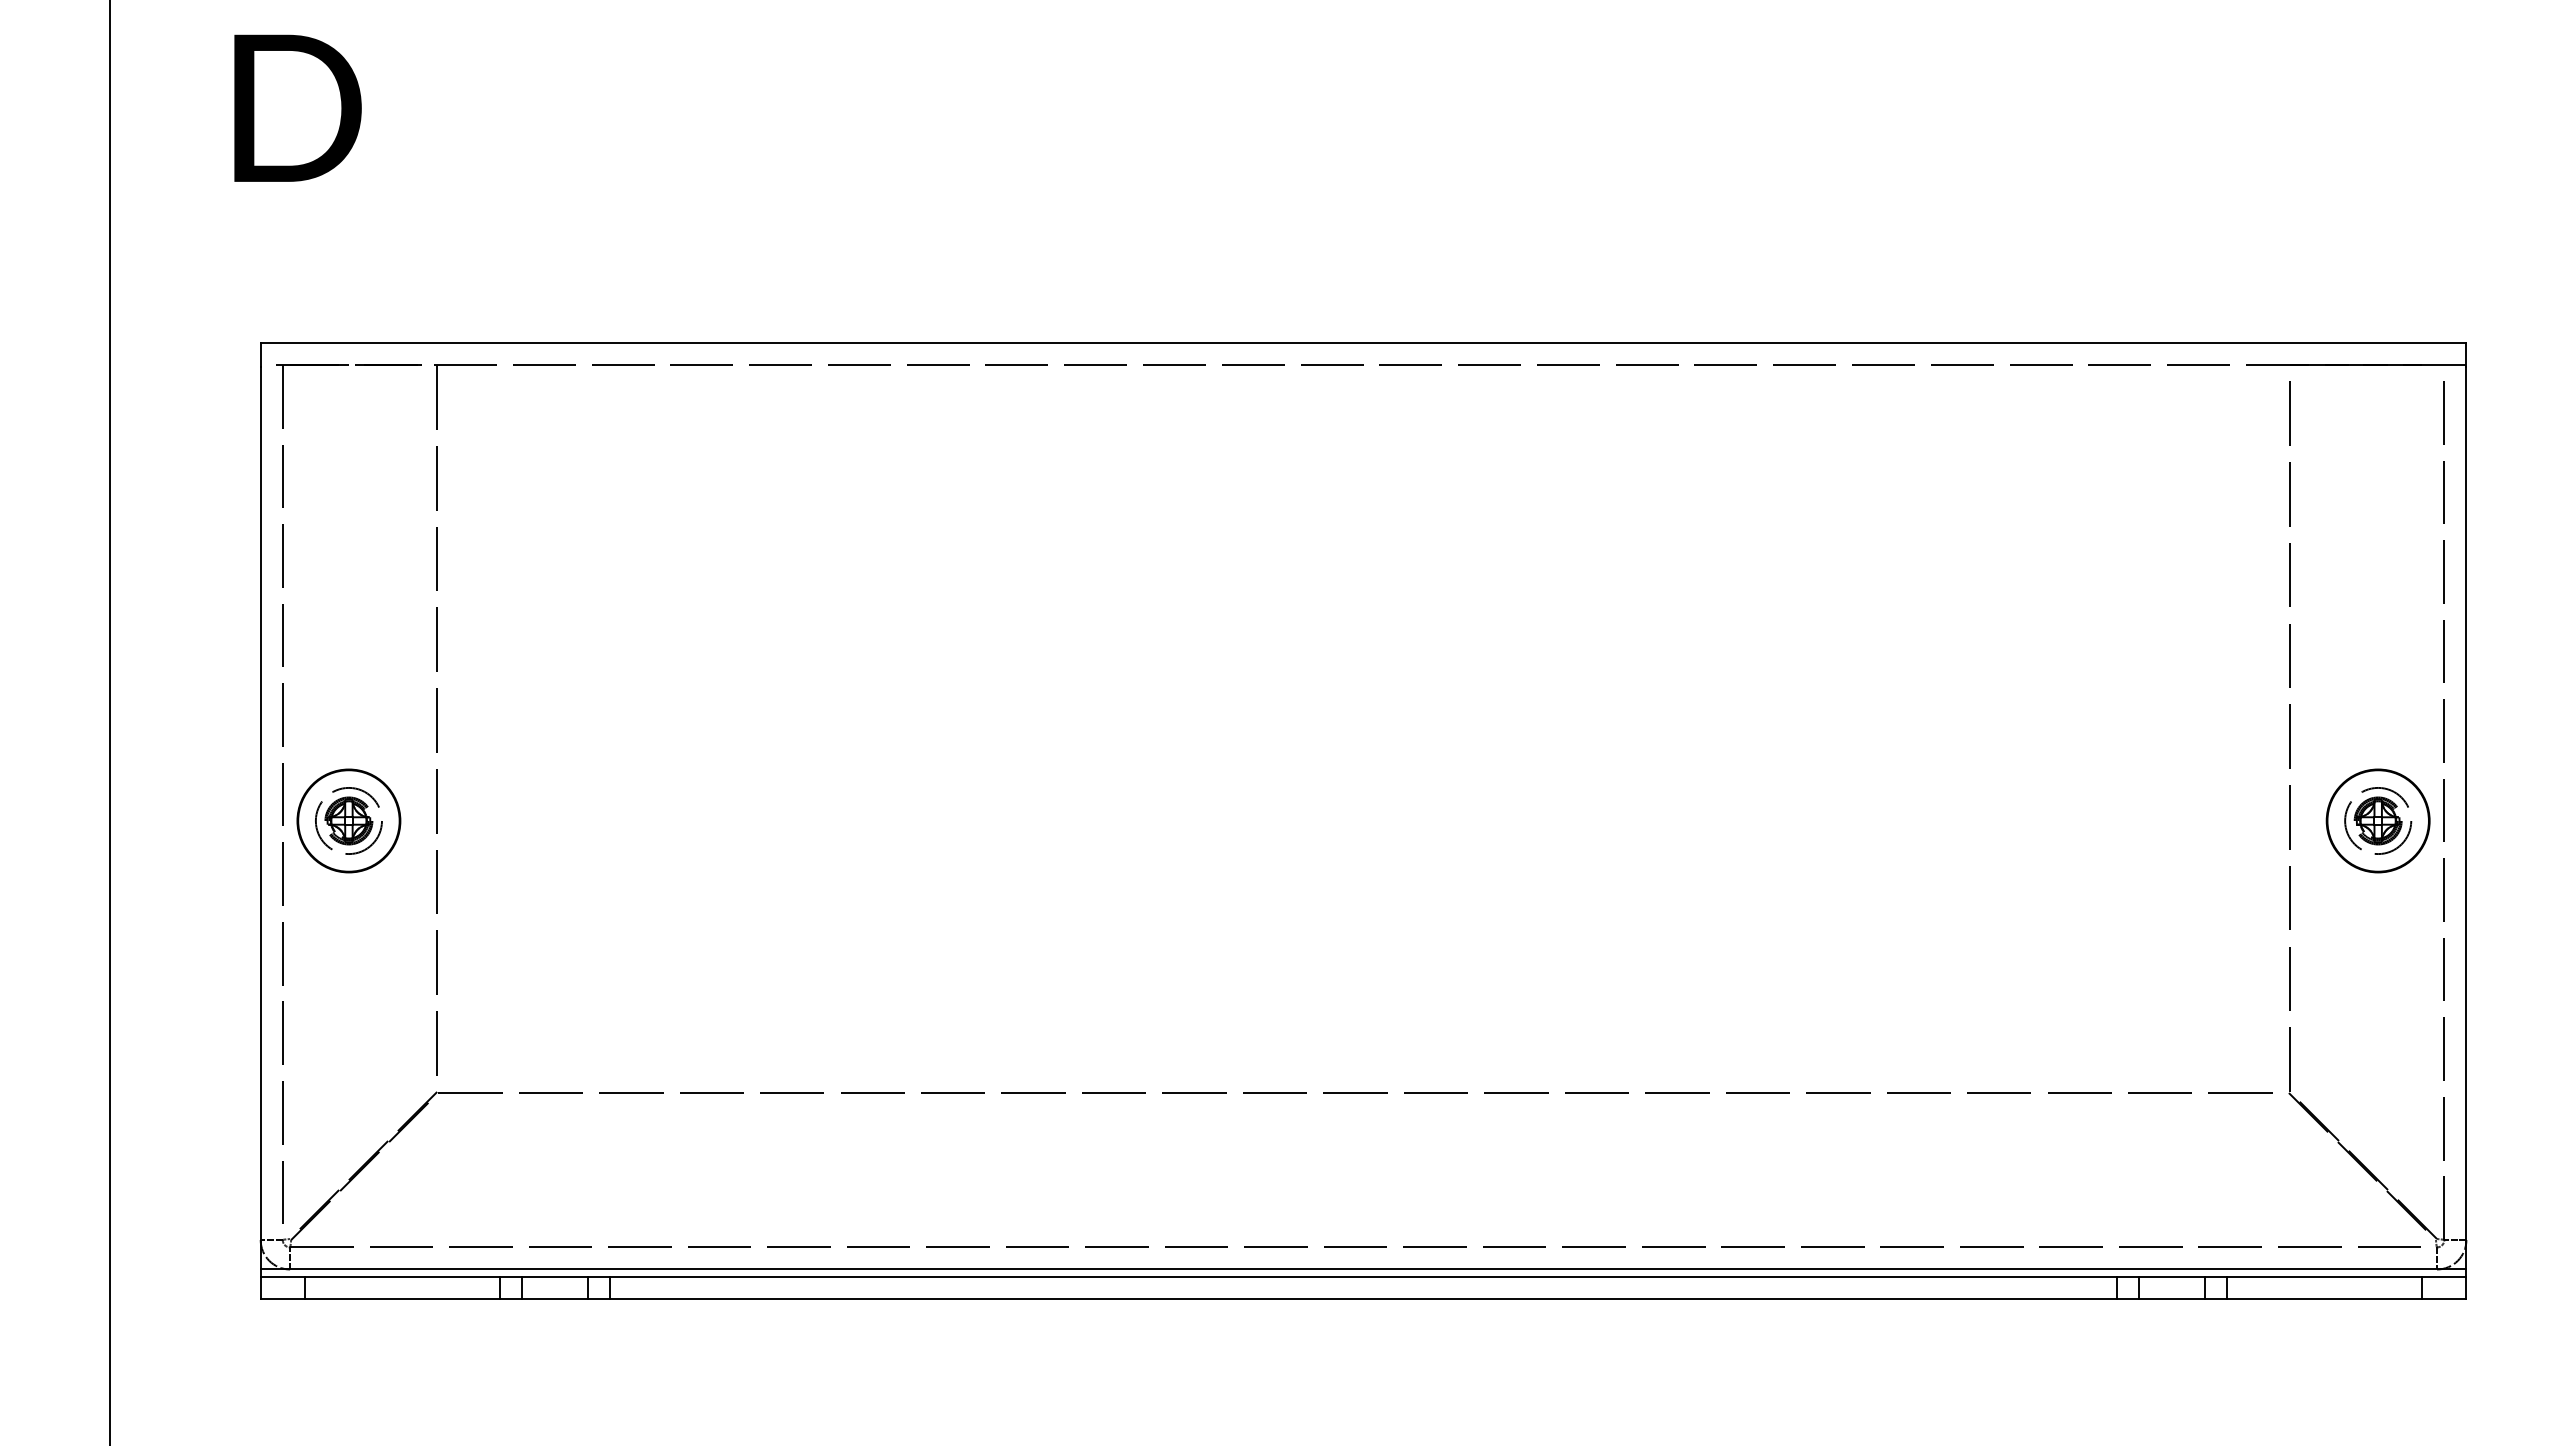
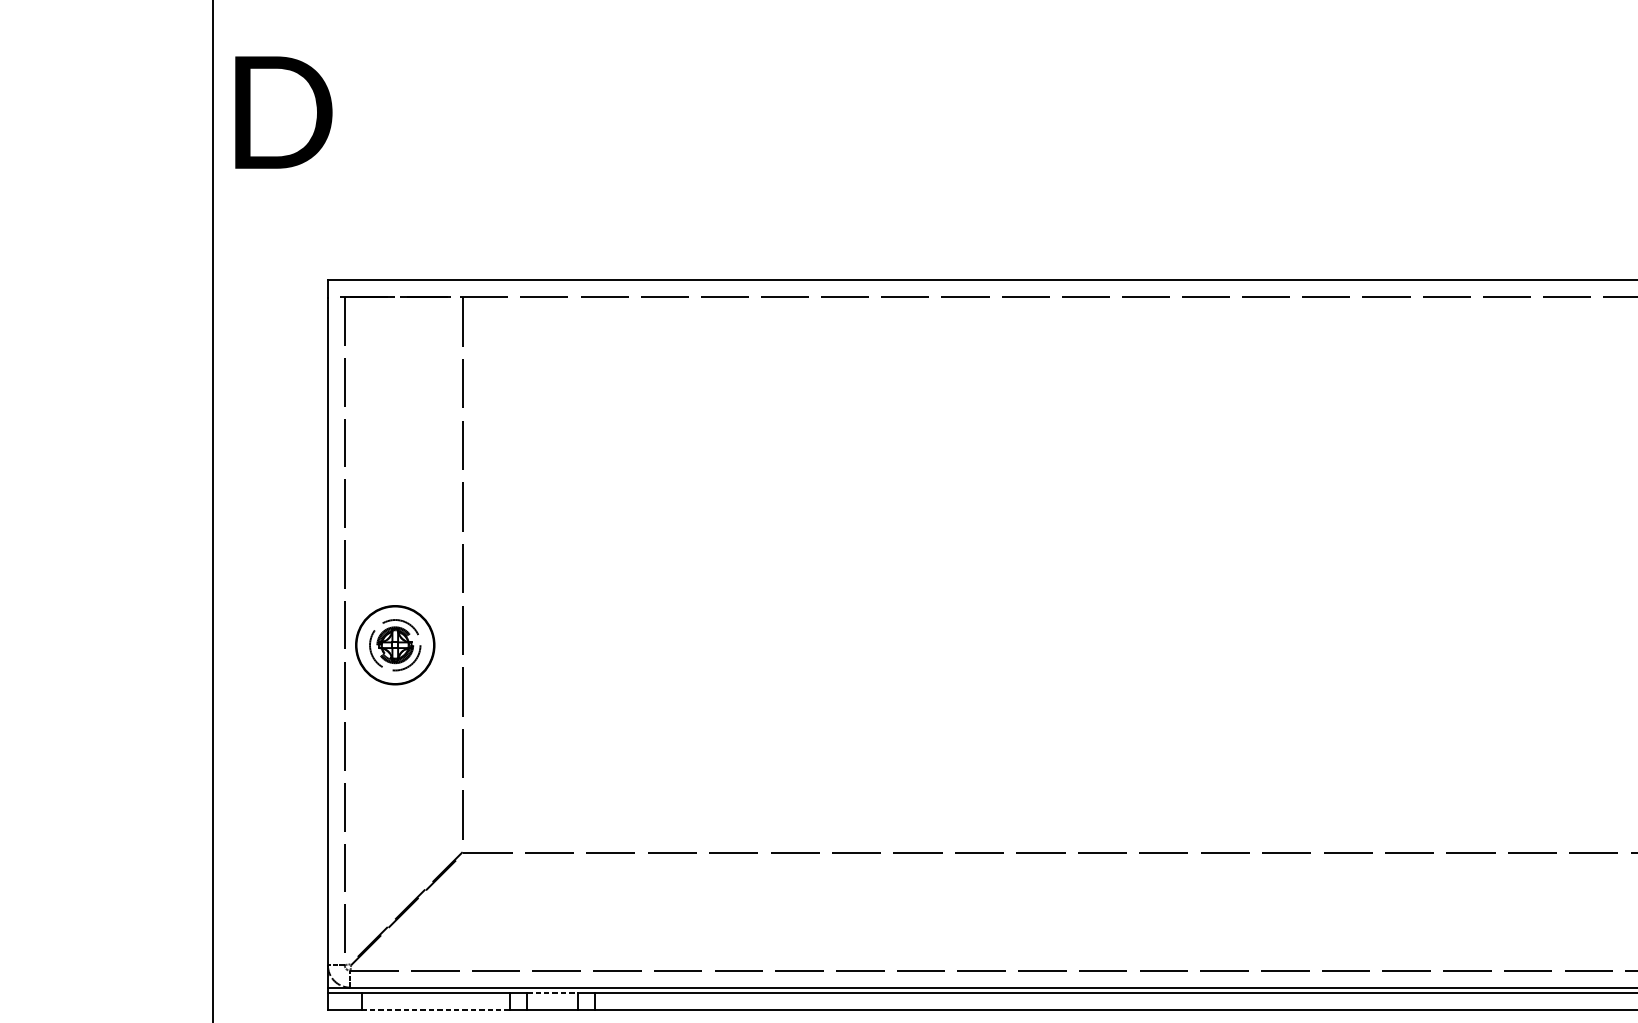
text: (297, 107) -> (283, 111), moved
line: (555, 1276) -> (552, 993), solid -> dashed
line: (402, 1298) -> (436, 1009), solid -> dashed

